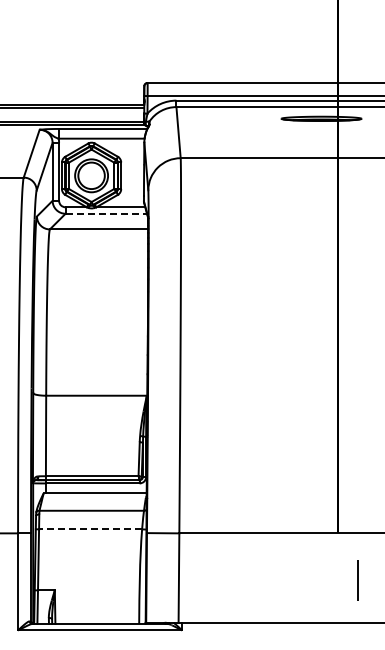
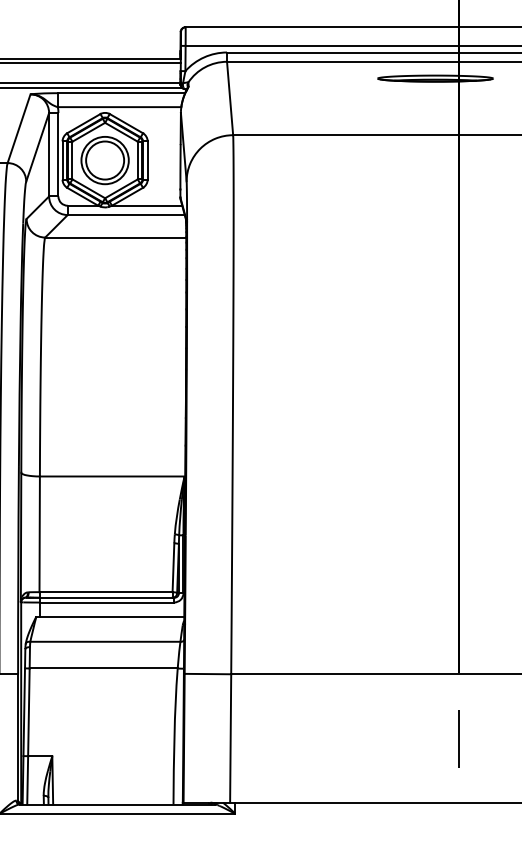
line: (106, 213) -> (126, 214), dashed -> solid
line: (90, 529) -> (103, 668), dashed -> solid
line: (357, 580) -> (458, 739), moved

